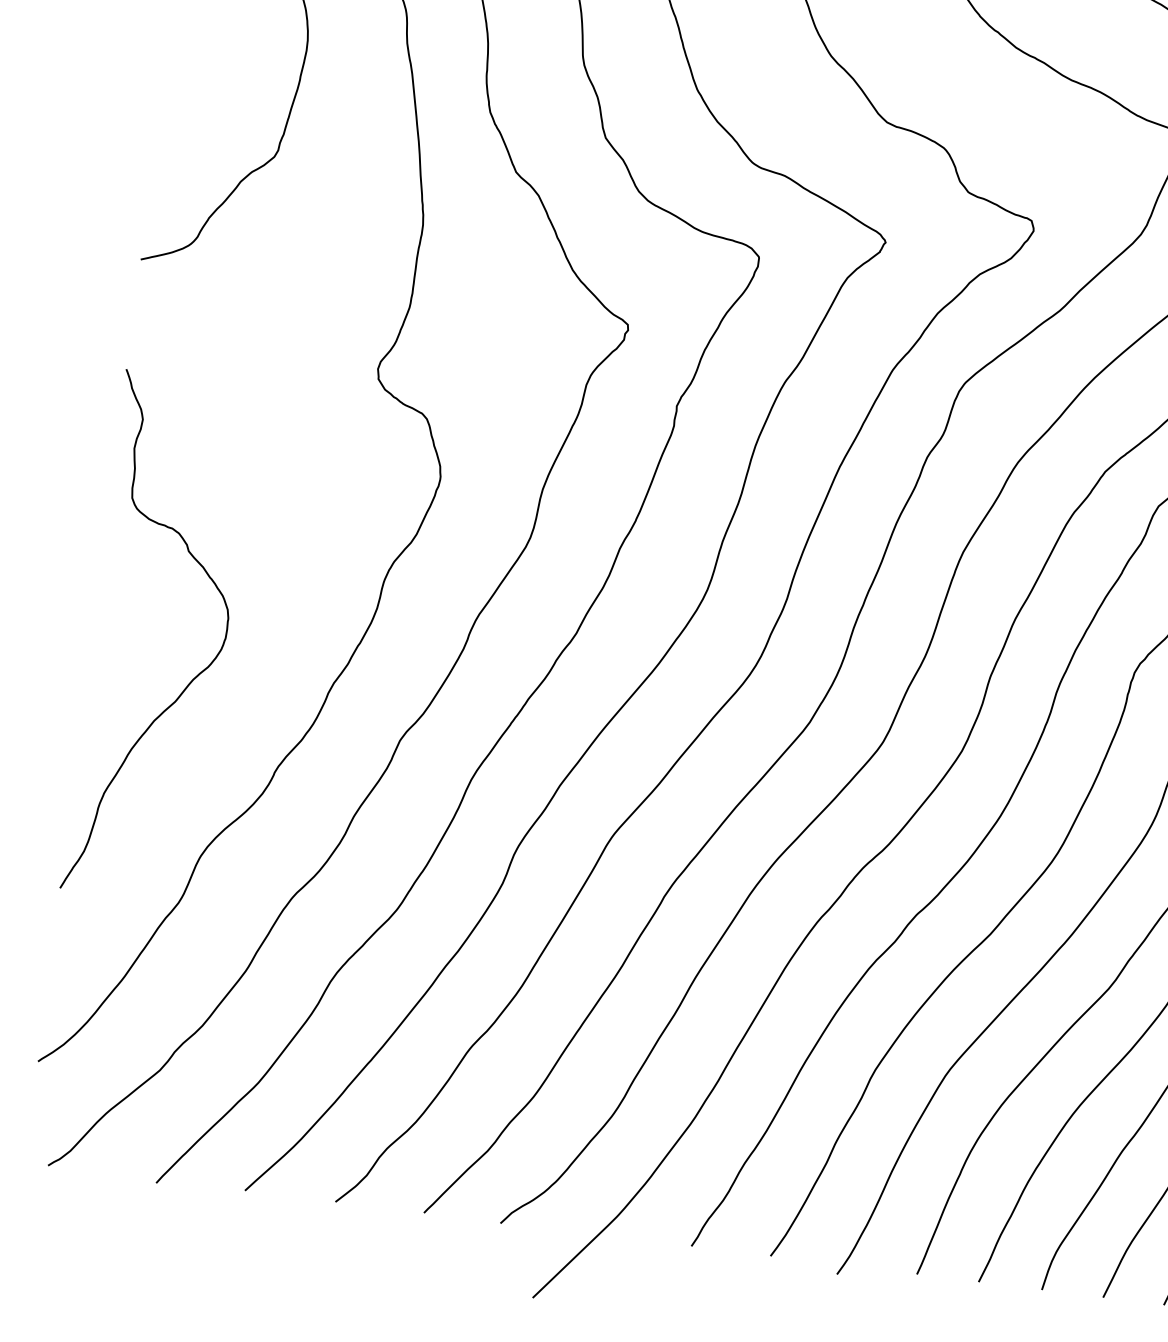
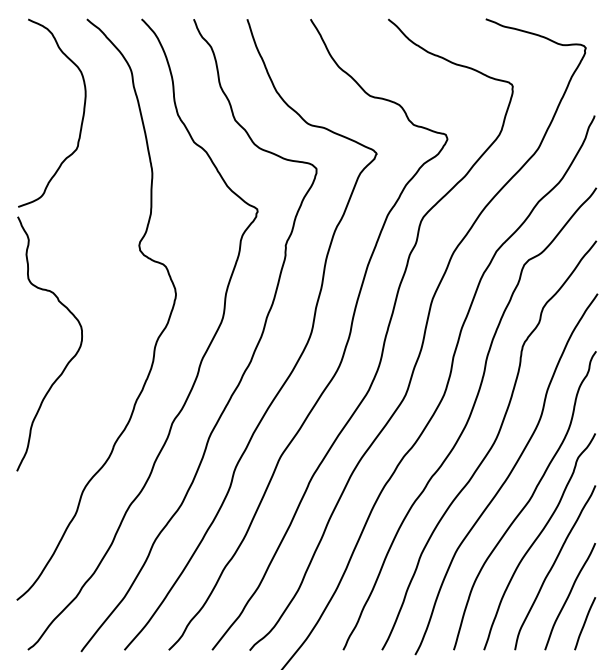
curve: (192, 677) -> (68, 361), moved

